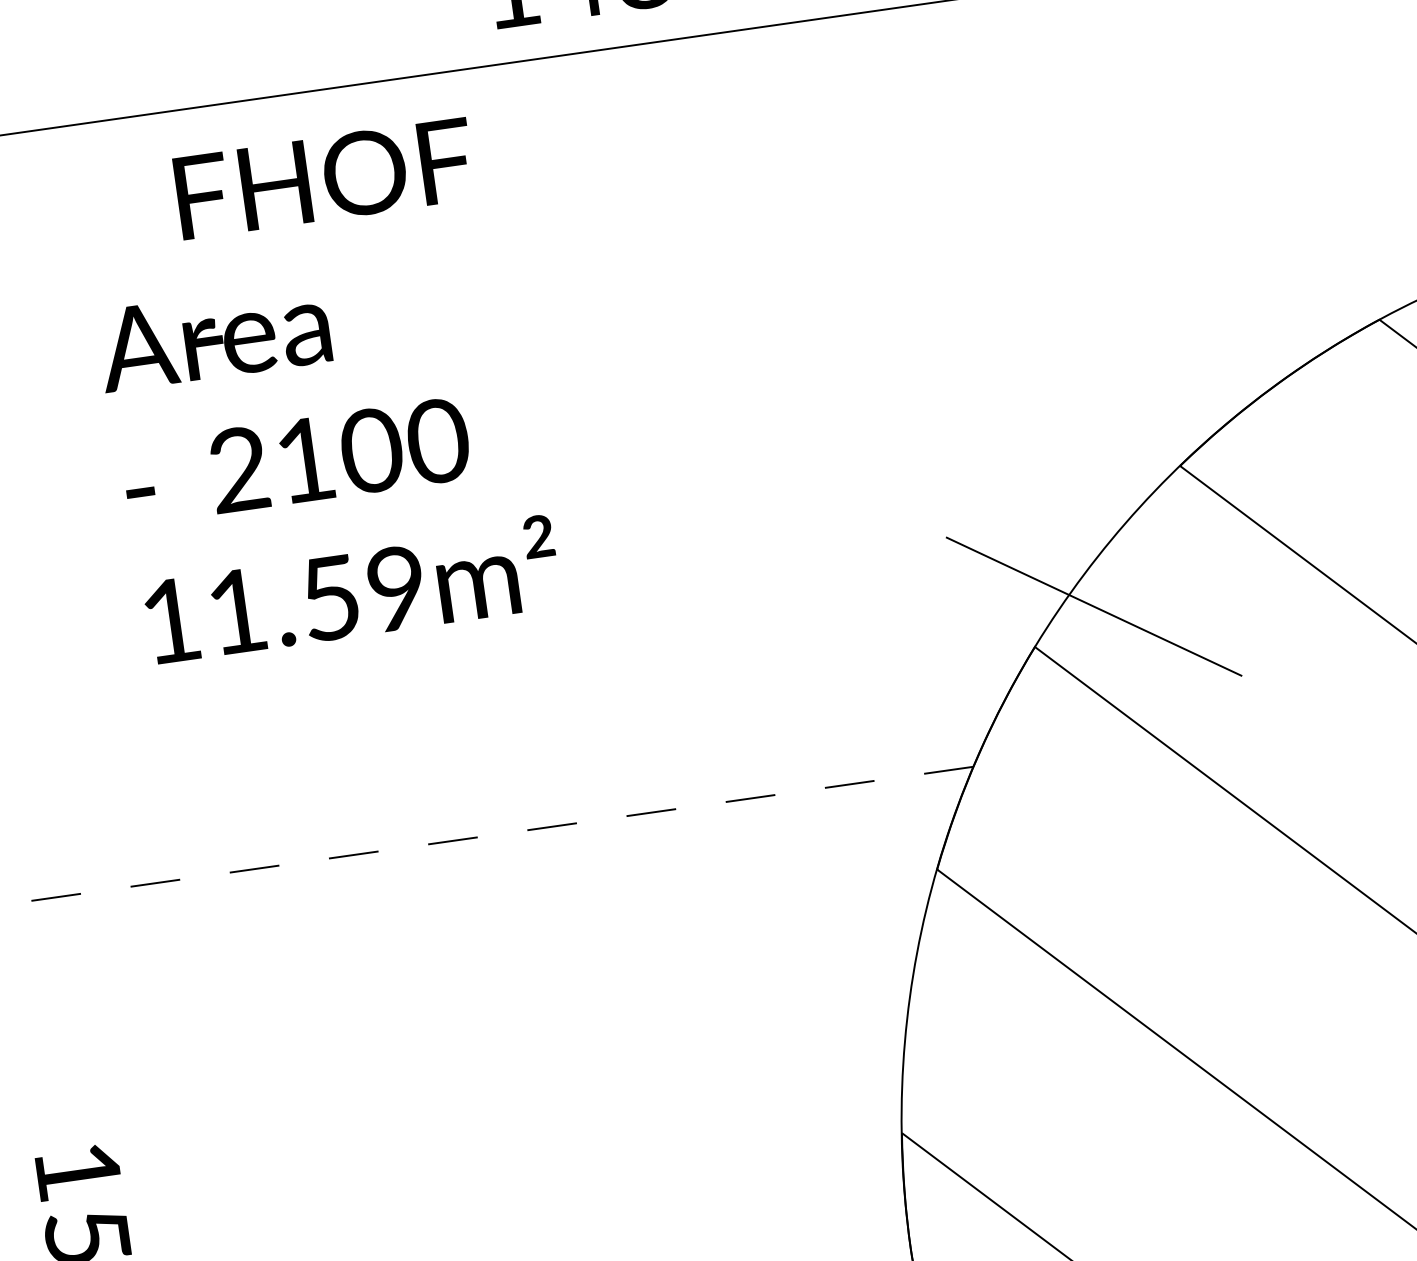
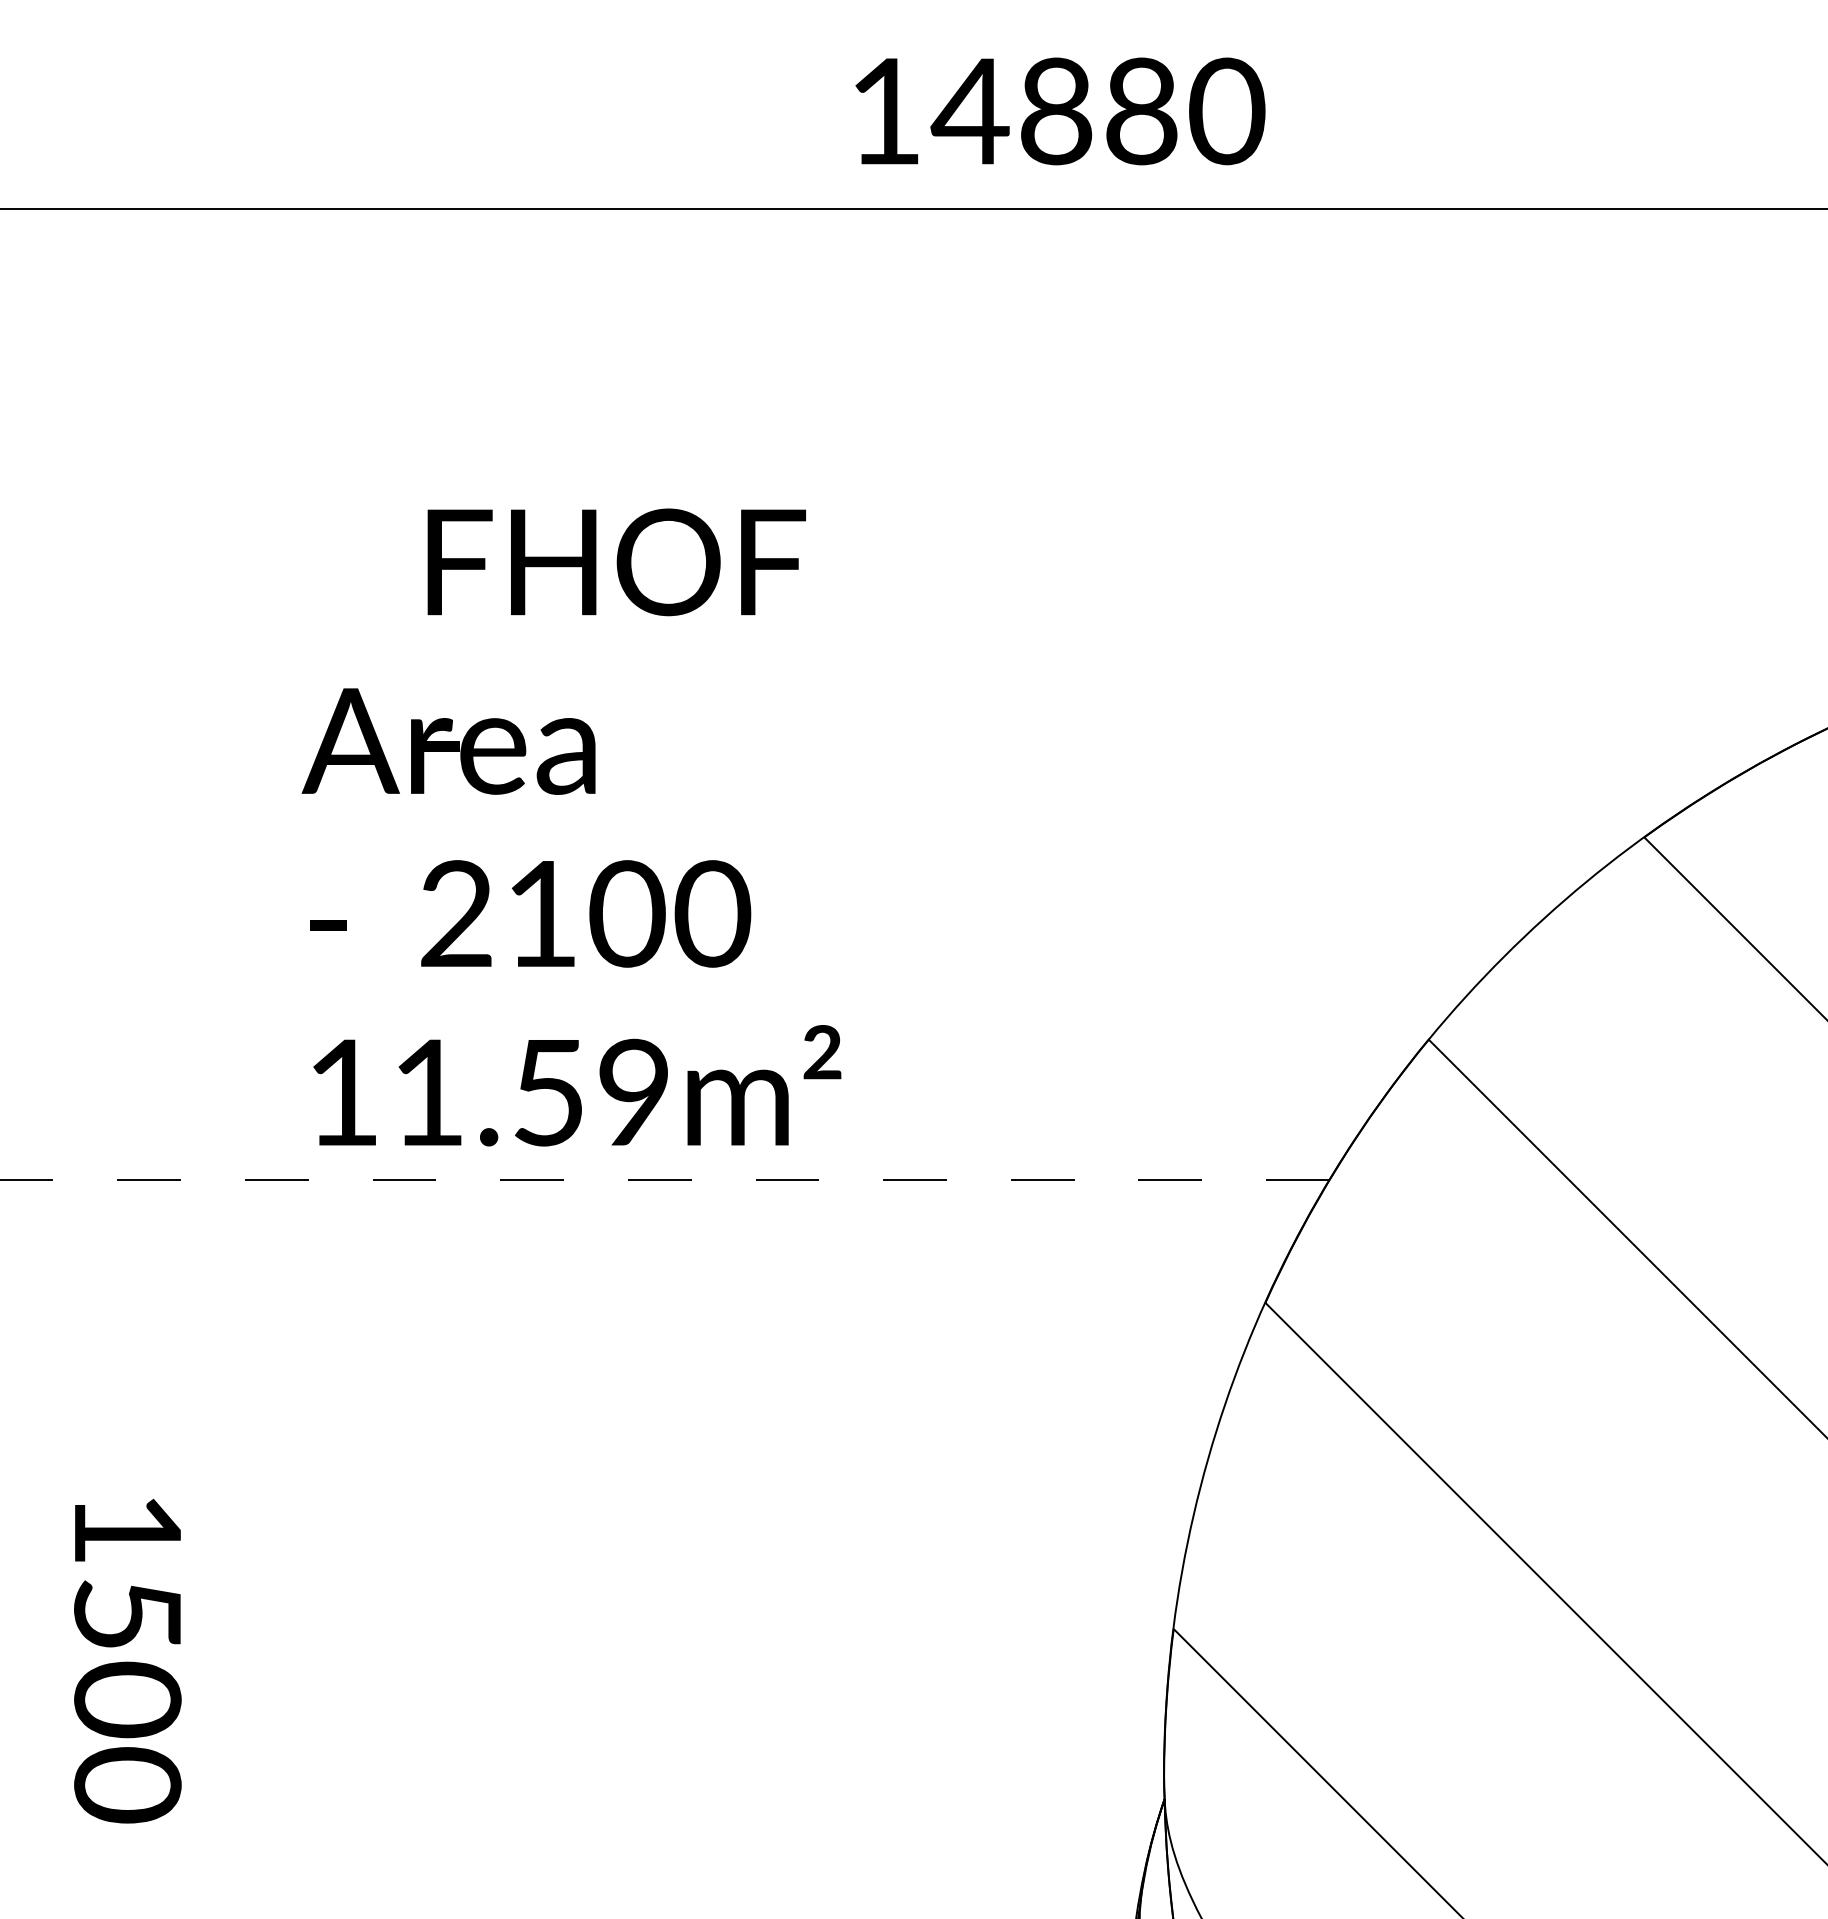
text: (318, 389) -> (571, 827), moved
line: (1093, 605) -> (1510, 998), removed

